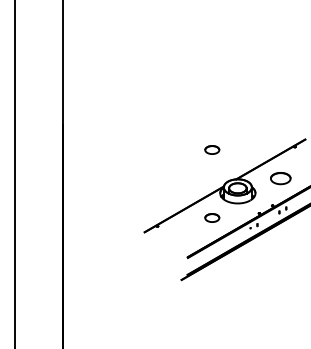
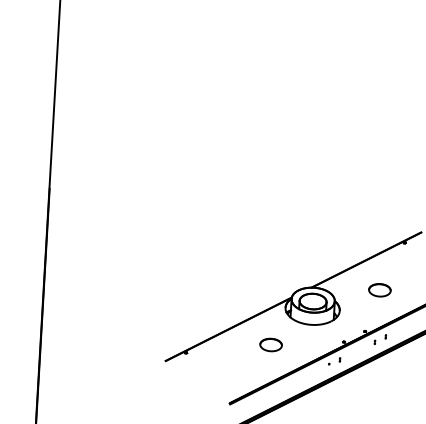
part: (212, 149) -> (277, 239), removed
part: (280, 178) -> (379, 290), size x0.71

